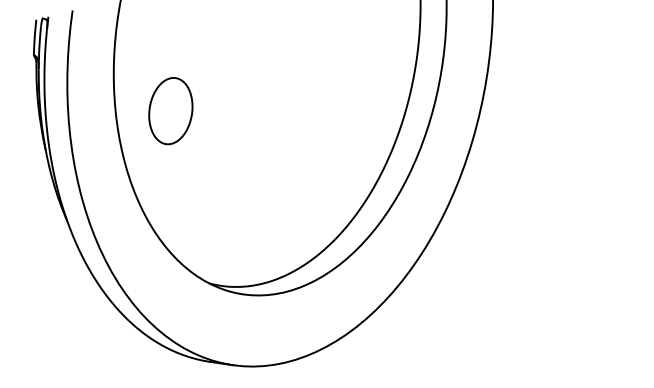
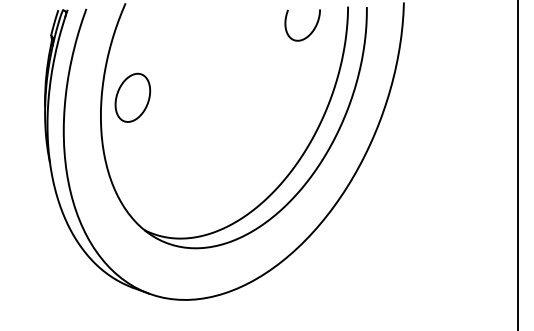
part: (170, 110) -> (132, 97), moved

